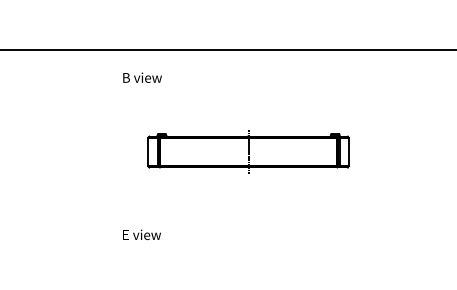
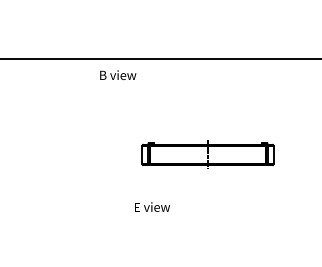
text: (142, 77) -> (118, 74), moved
part: (248, 151) -> (207, 154), size x0.7
text: (141, 234) -> (151, 206), moved

